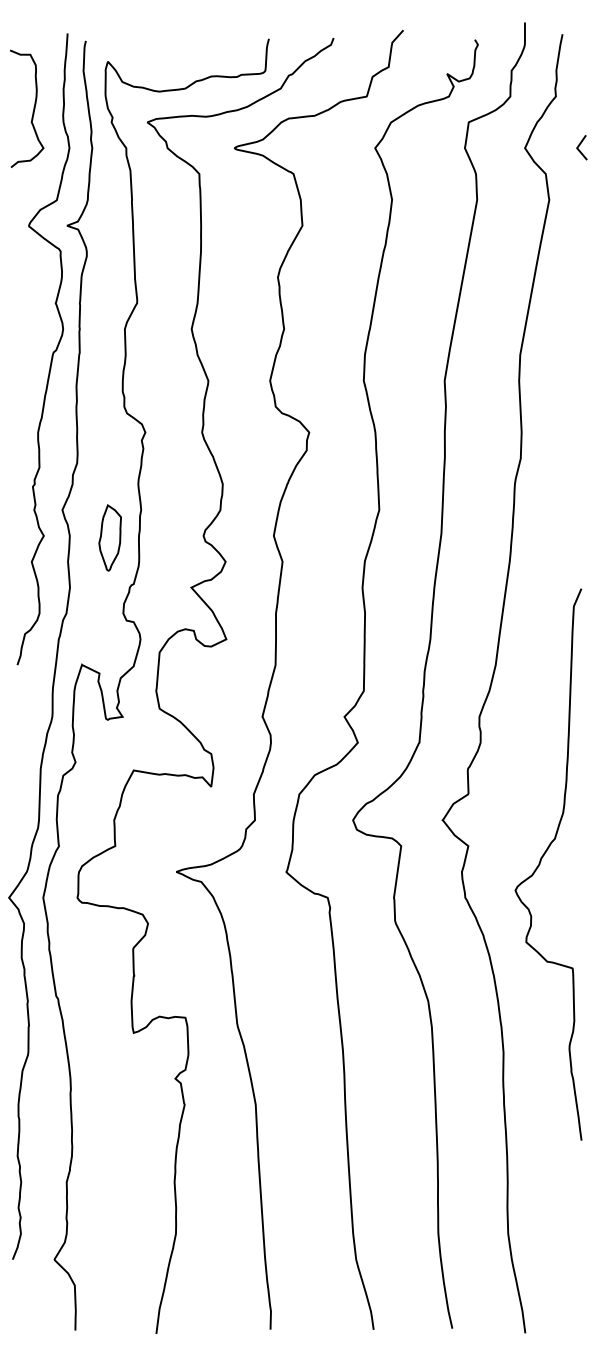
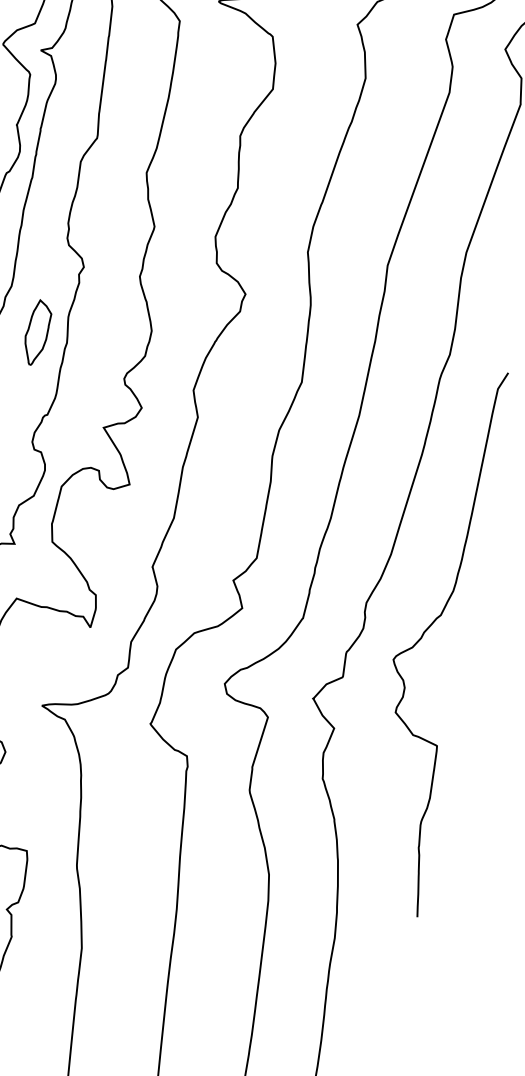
part: (109, 537) -> (36, 332), moved
curve: (541, 861) -> (423, 635), moved

